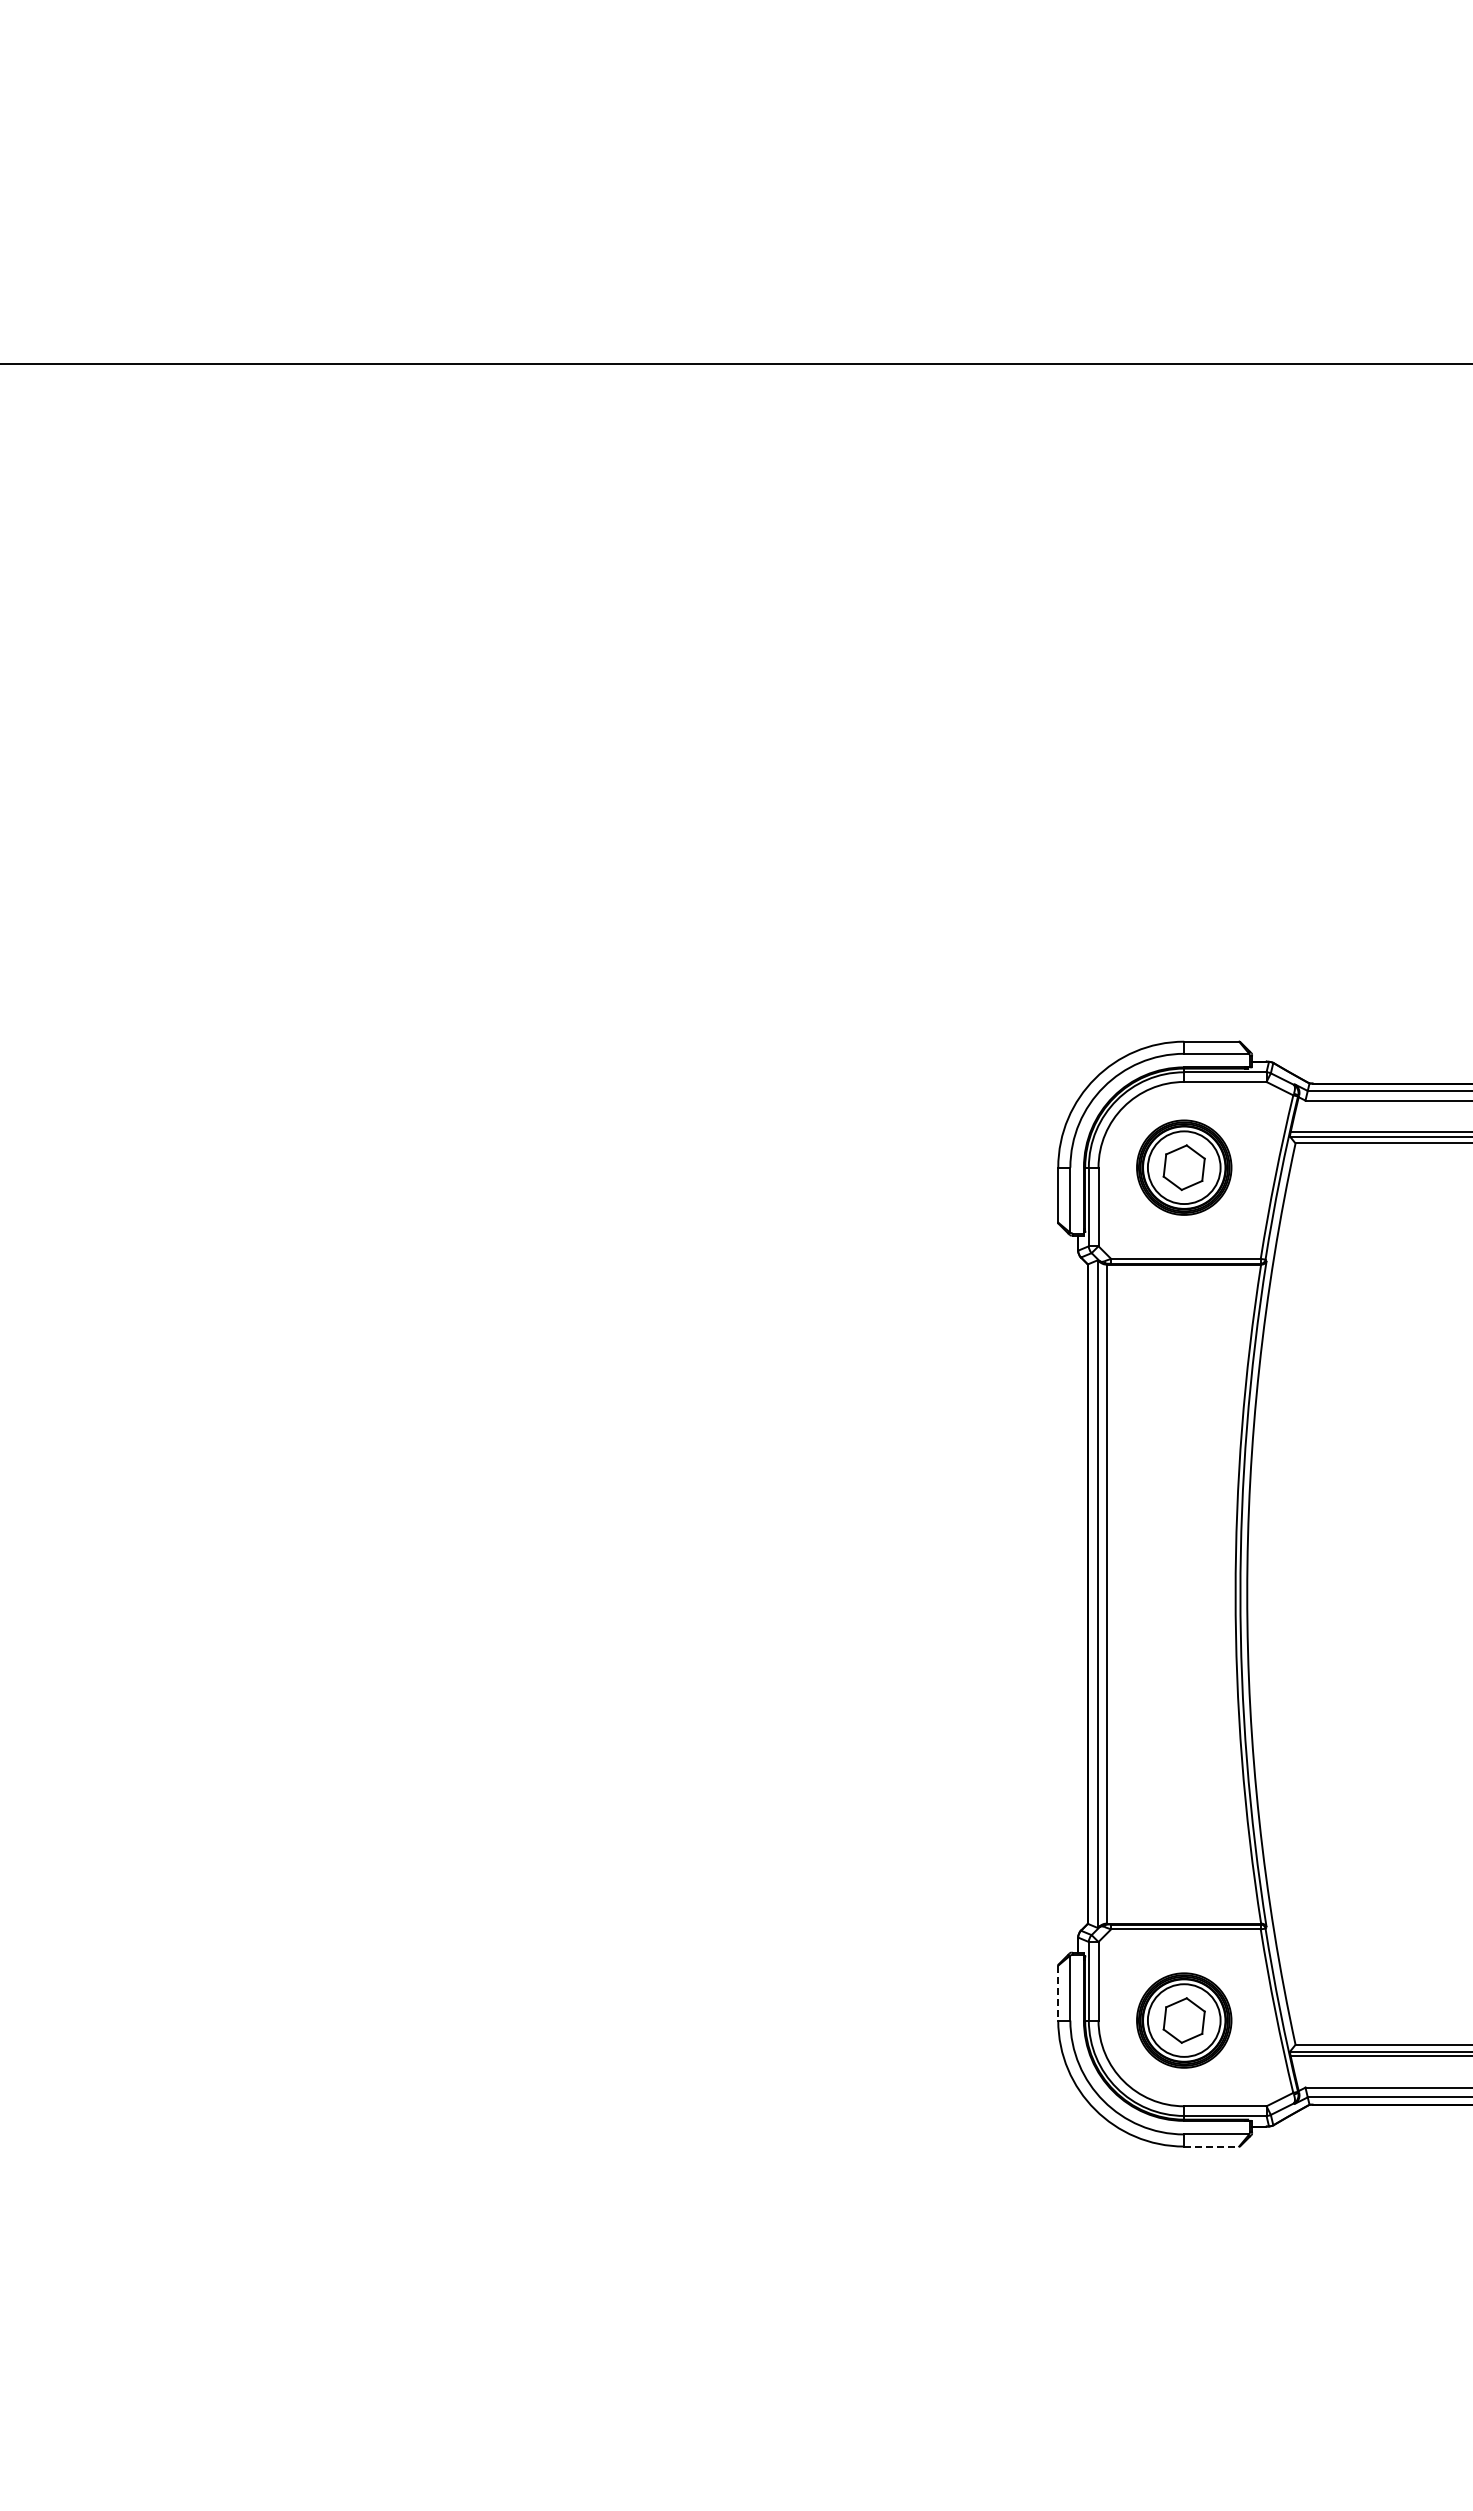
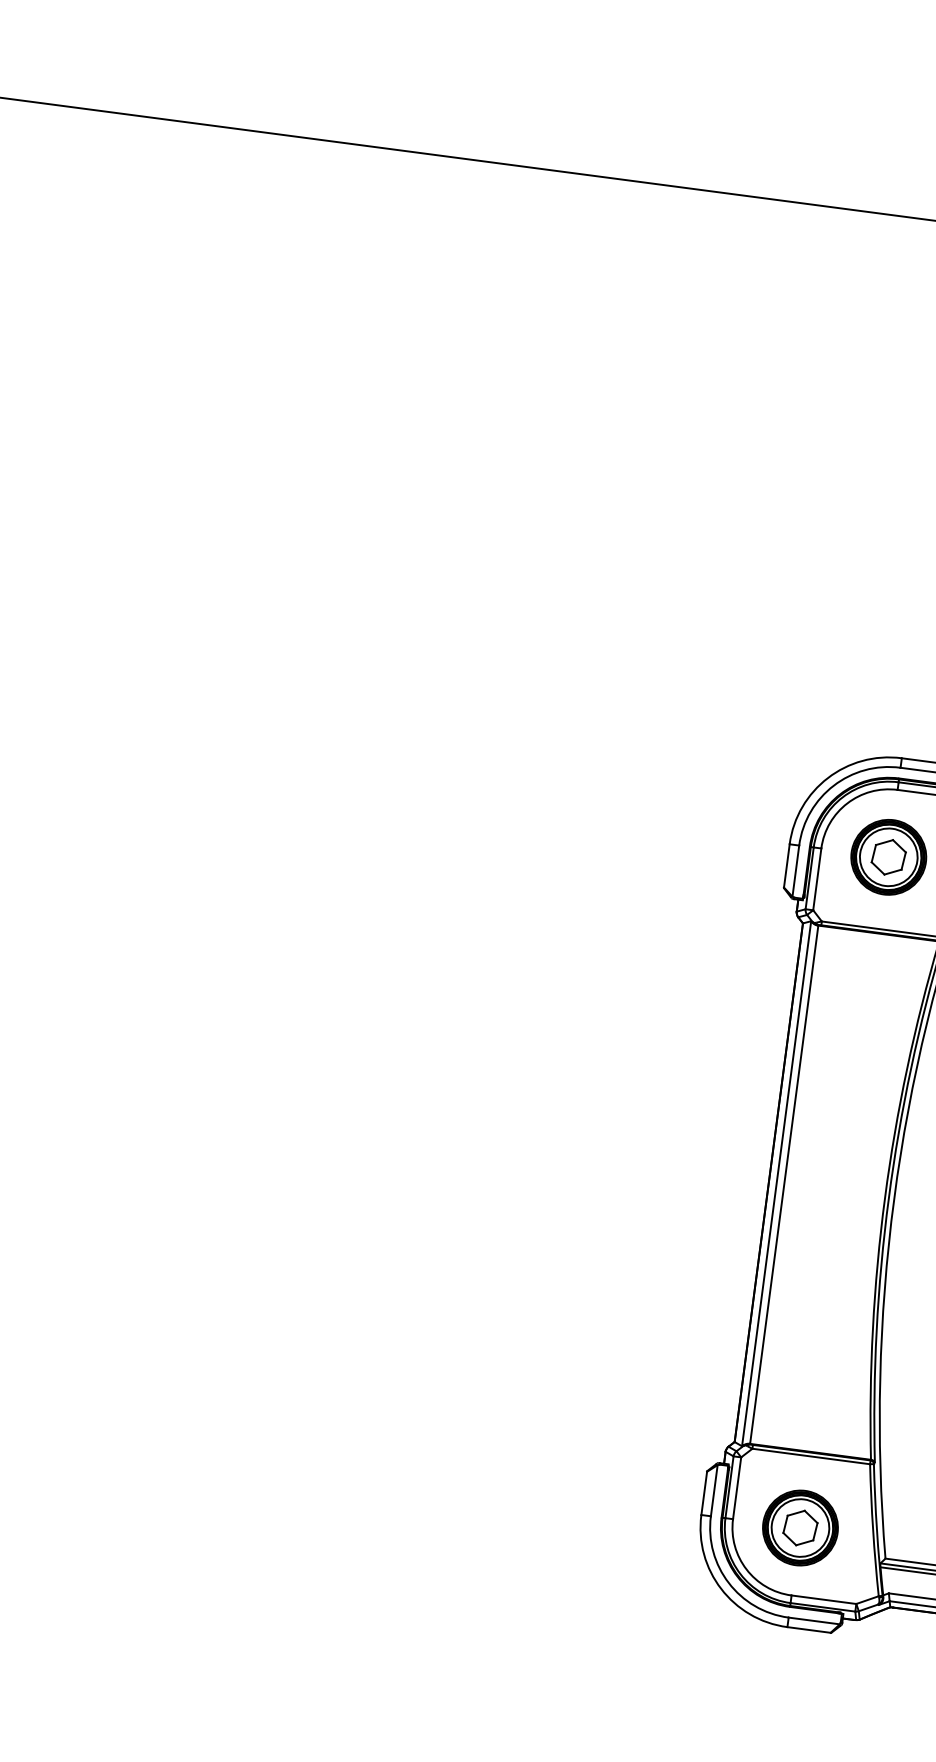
line: (1058, 1993) -> (704, 1493), dashed -> solid
line: (1212, 2146) -> (809, 1630), dashed -> solid

